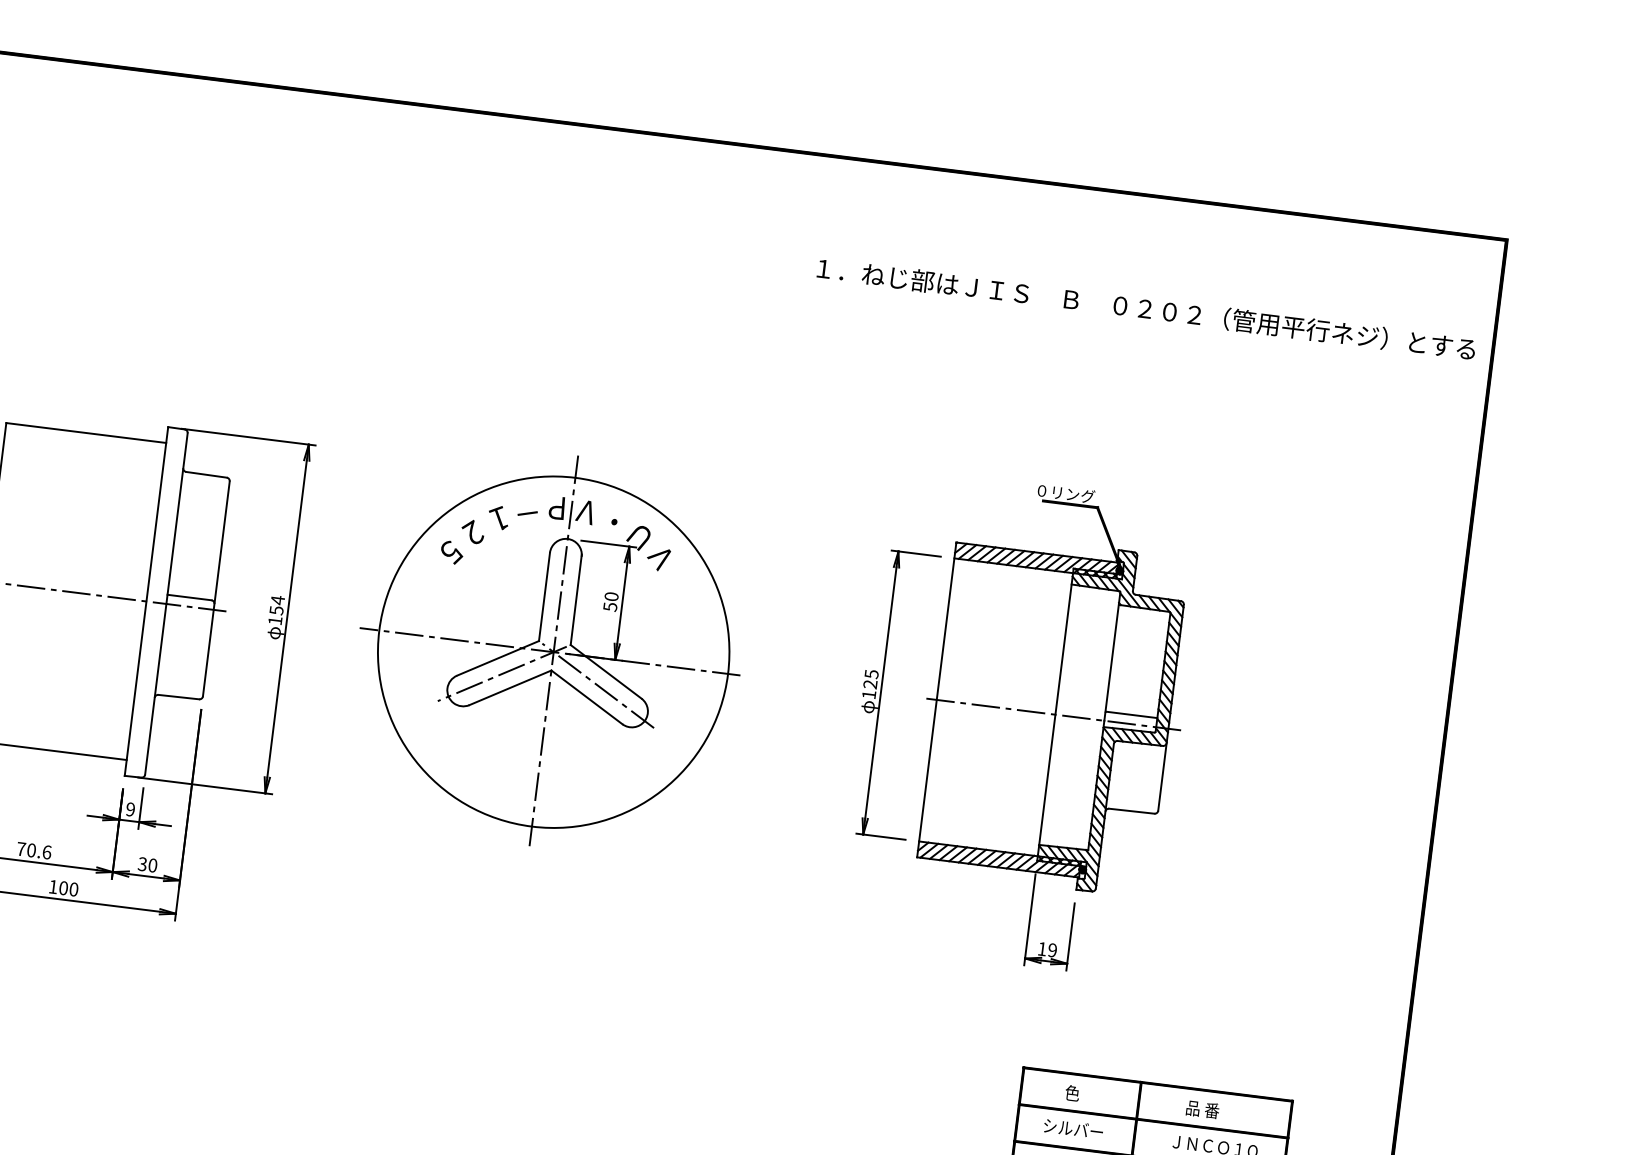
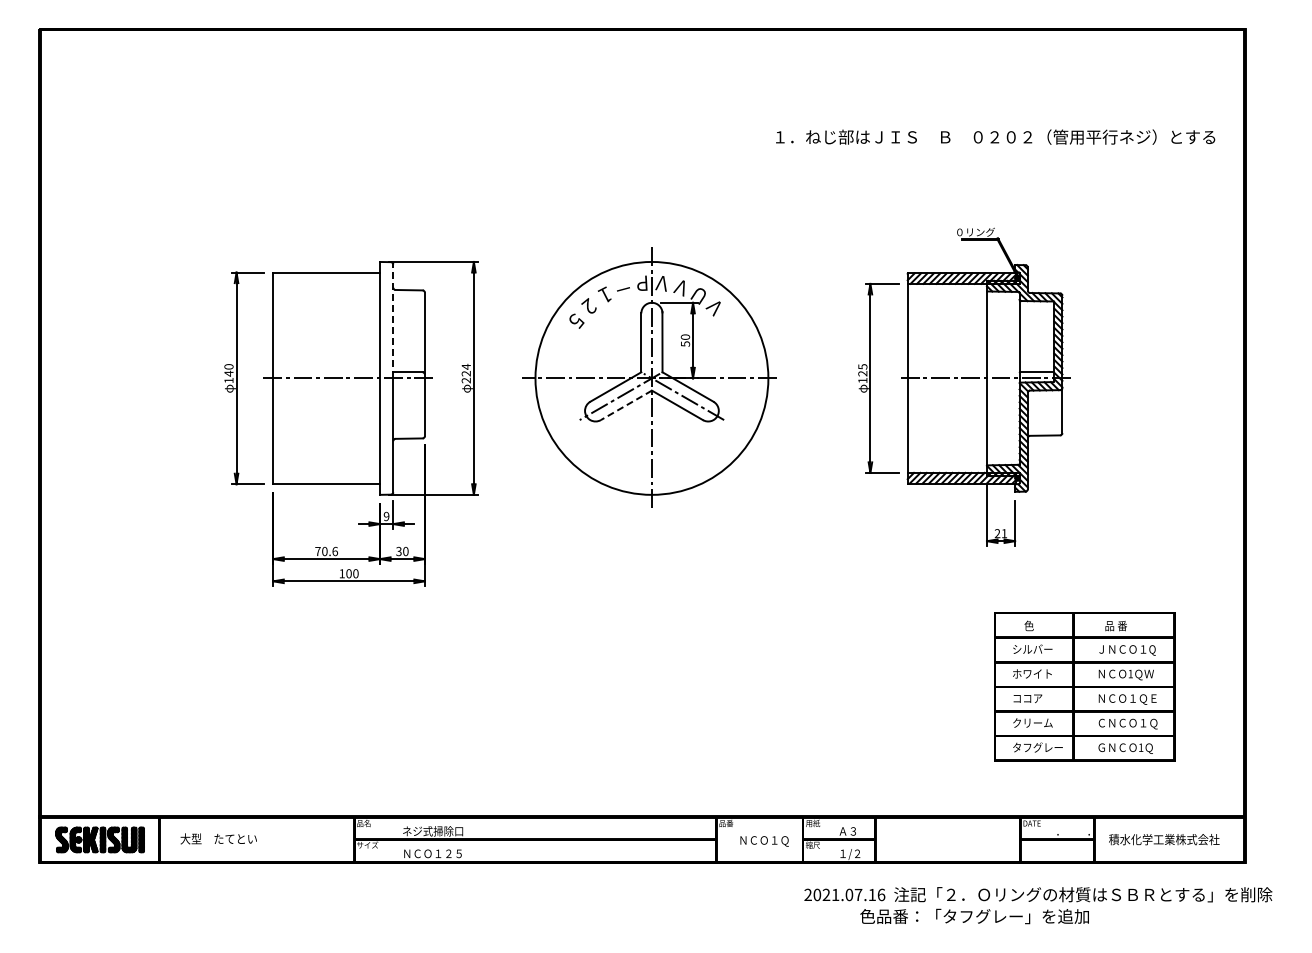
text: (1146, 307) -> (995, 136), moved
line: (177, 518) -> (393, 321), solid -> dashed
text: (610, 522) -> (678, 288), ・ -> Ｖ
text: (274, 616) -> (465, 377), 154 -> 224
line: (509, 687) -> (625, 405), solid -> dashed
text: (1046, 949) -> (1000, 533), 19 -> 21

